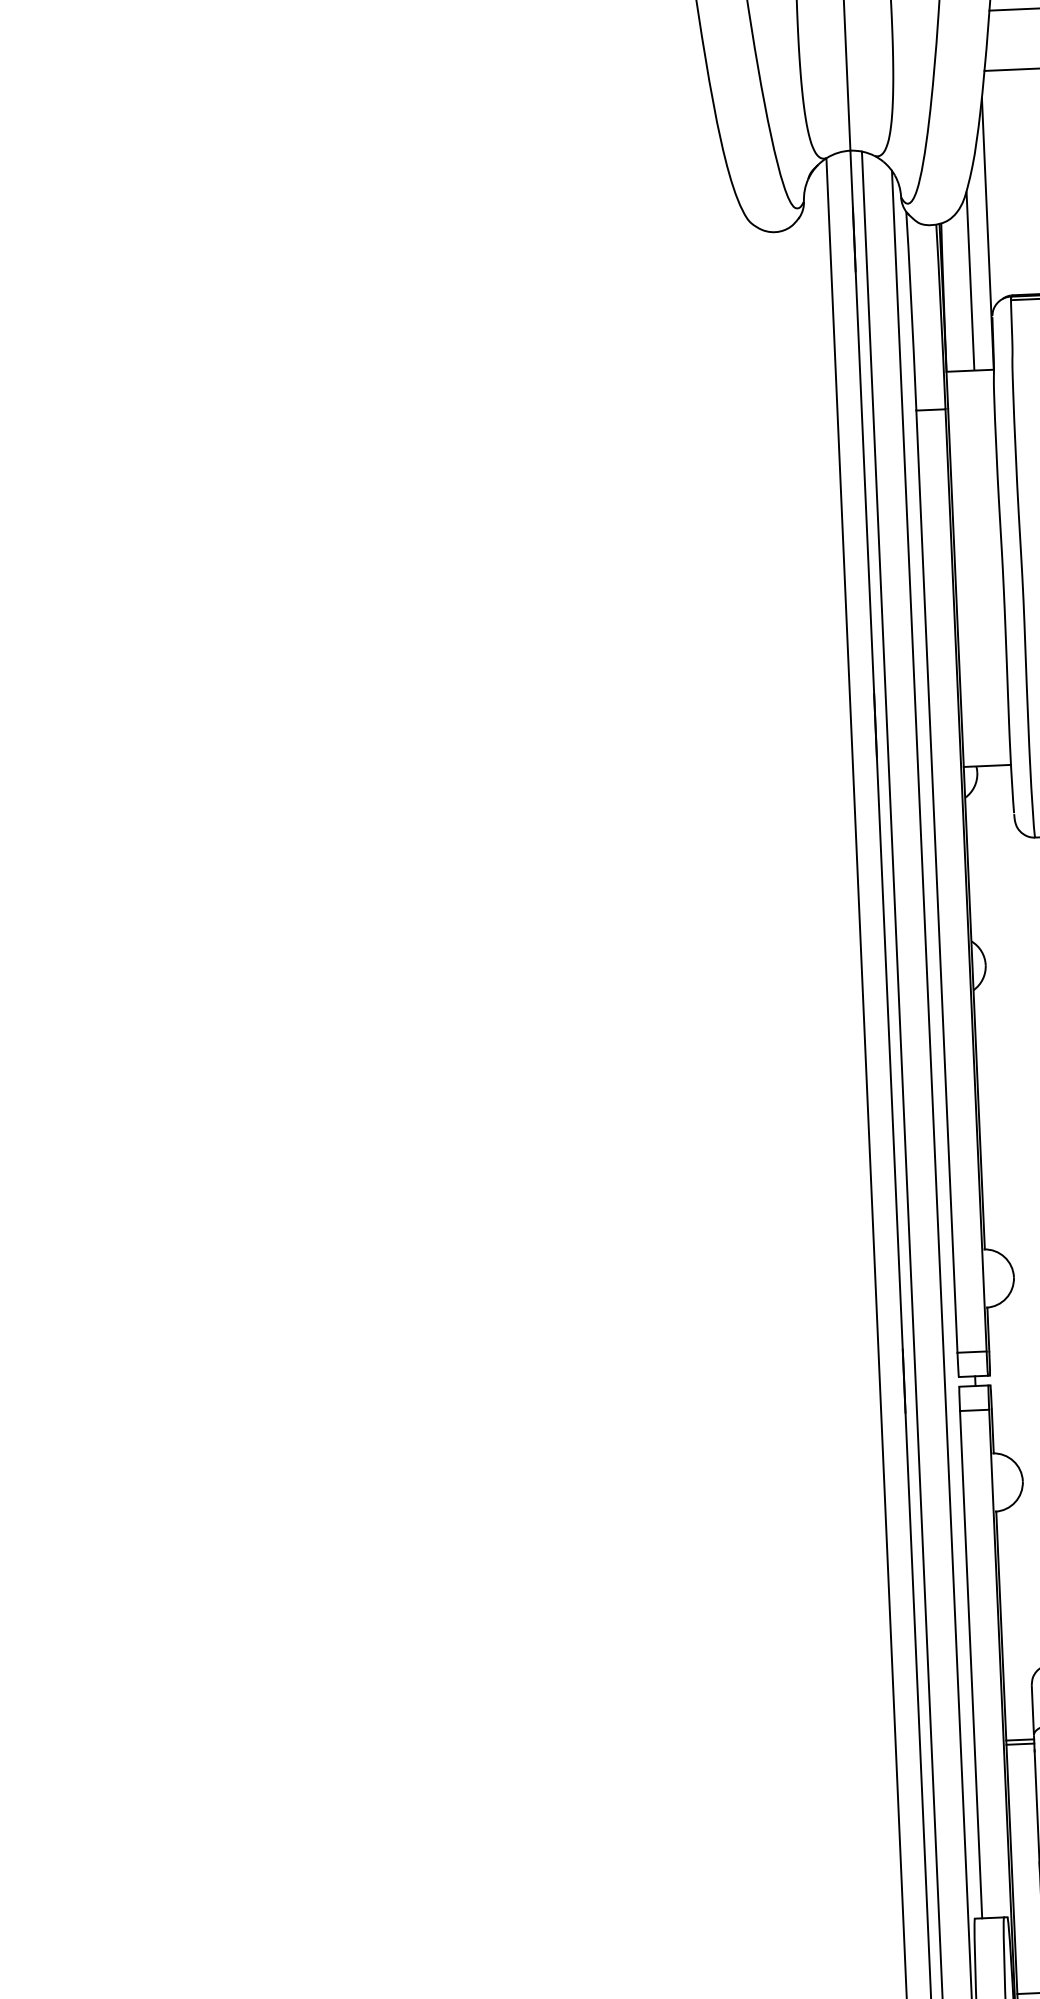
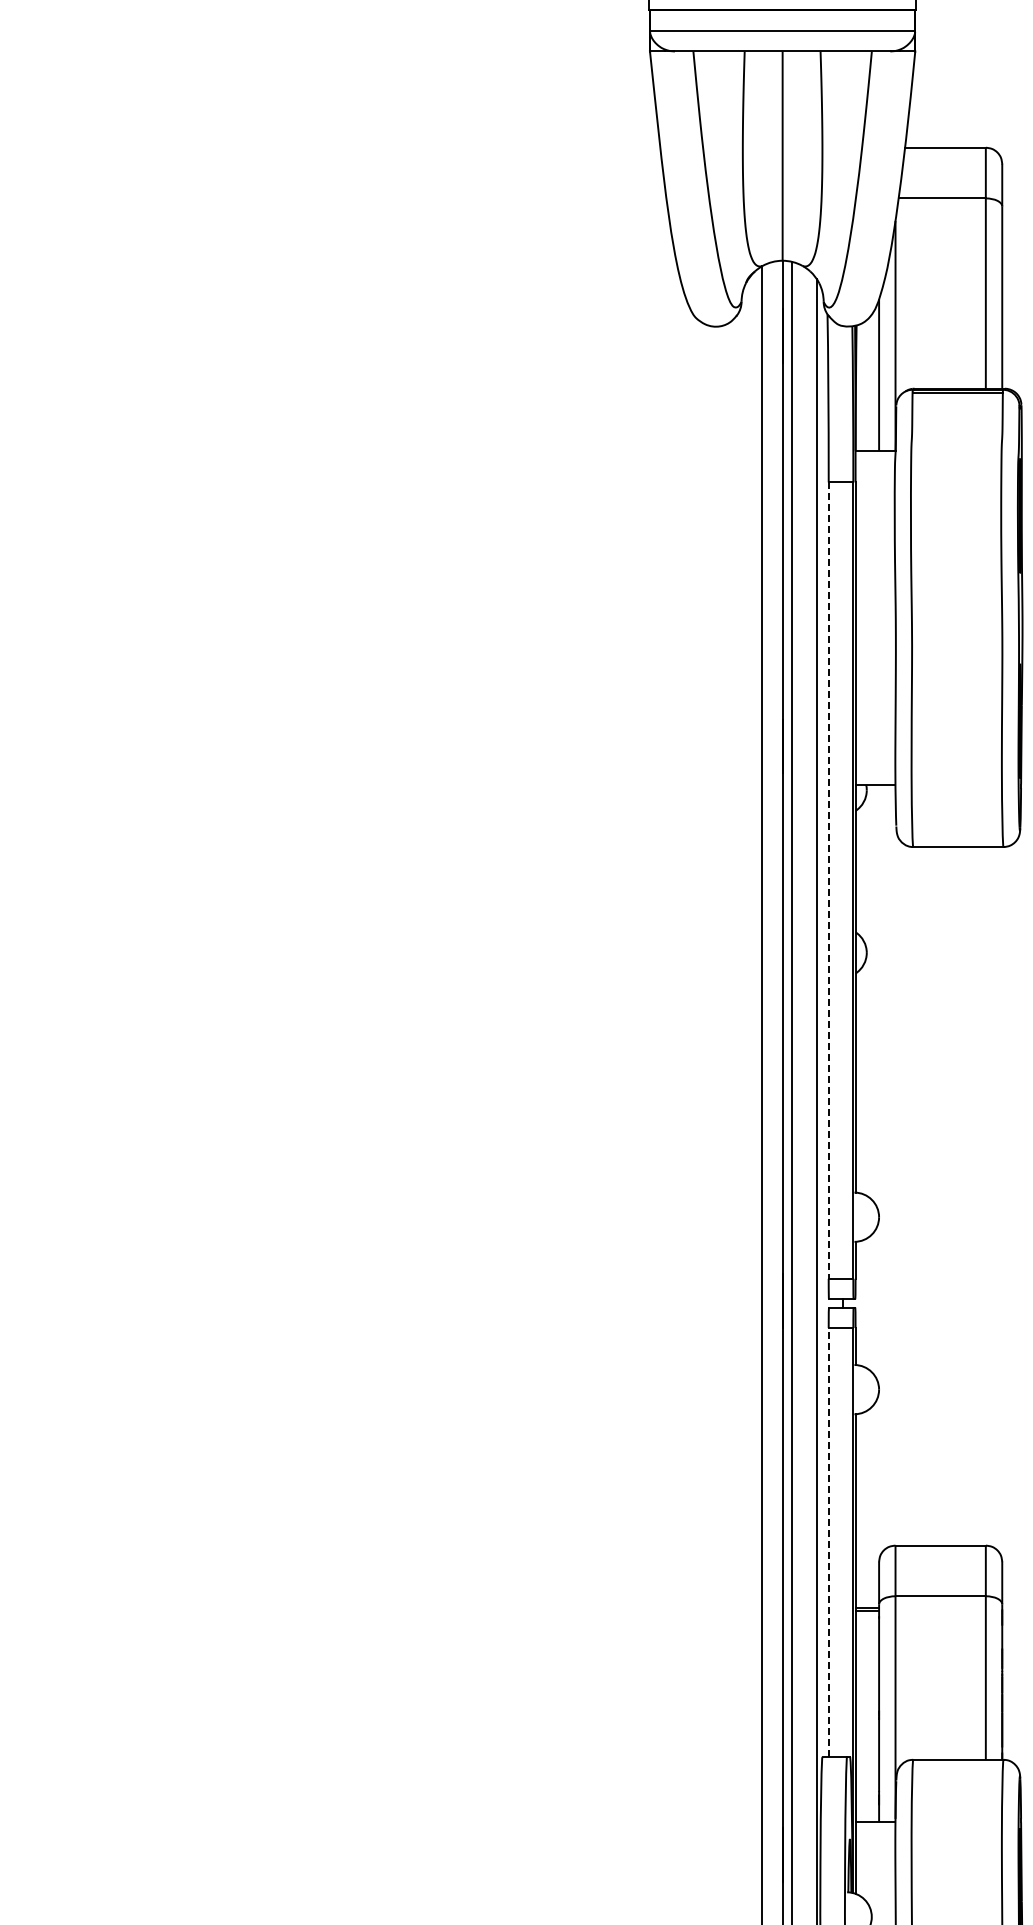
line: (936, 882) -> (828, 881), solid -> dashed
line: (970, 1663) -> (828, 1541), solid -> dashed

